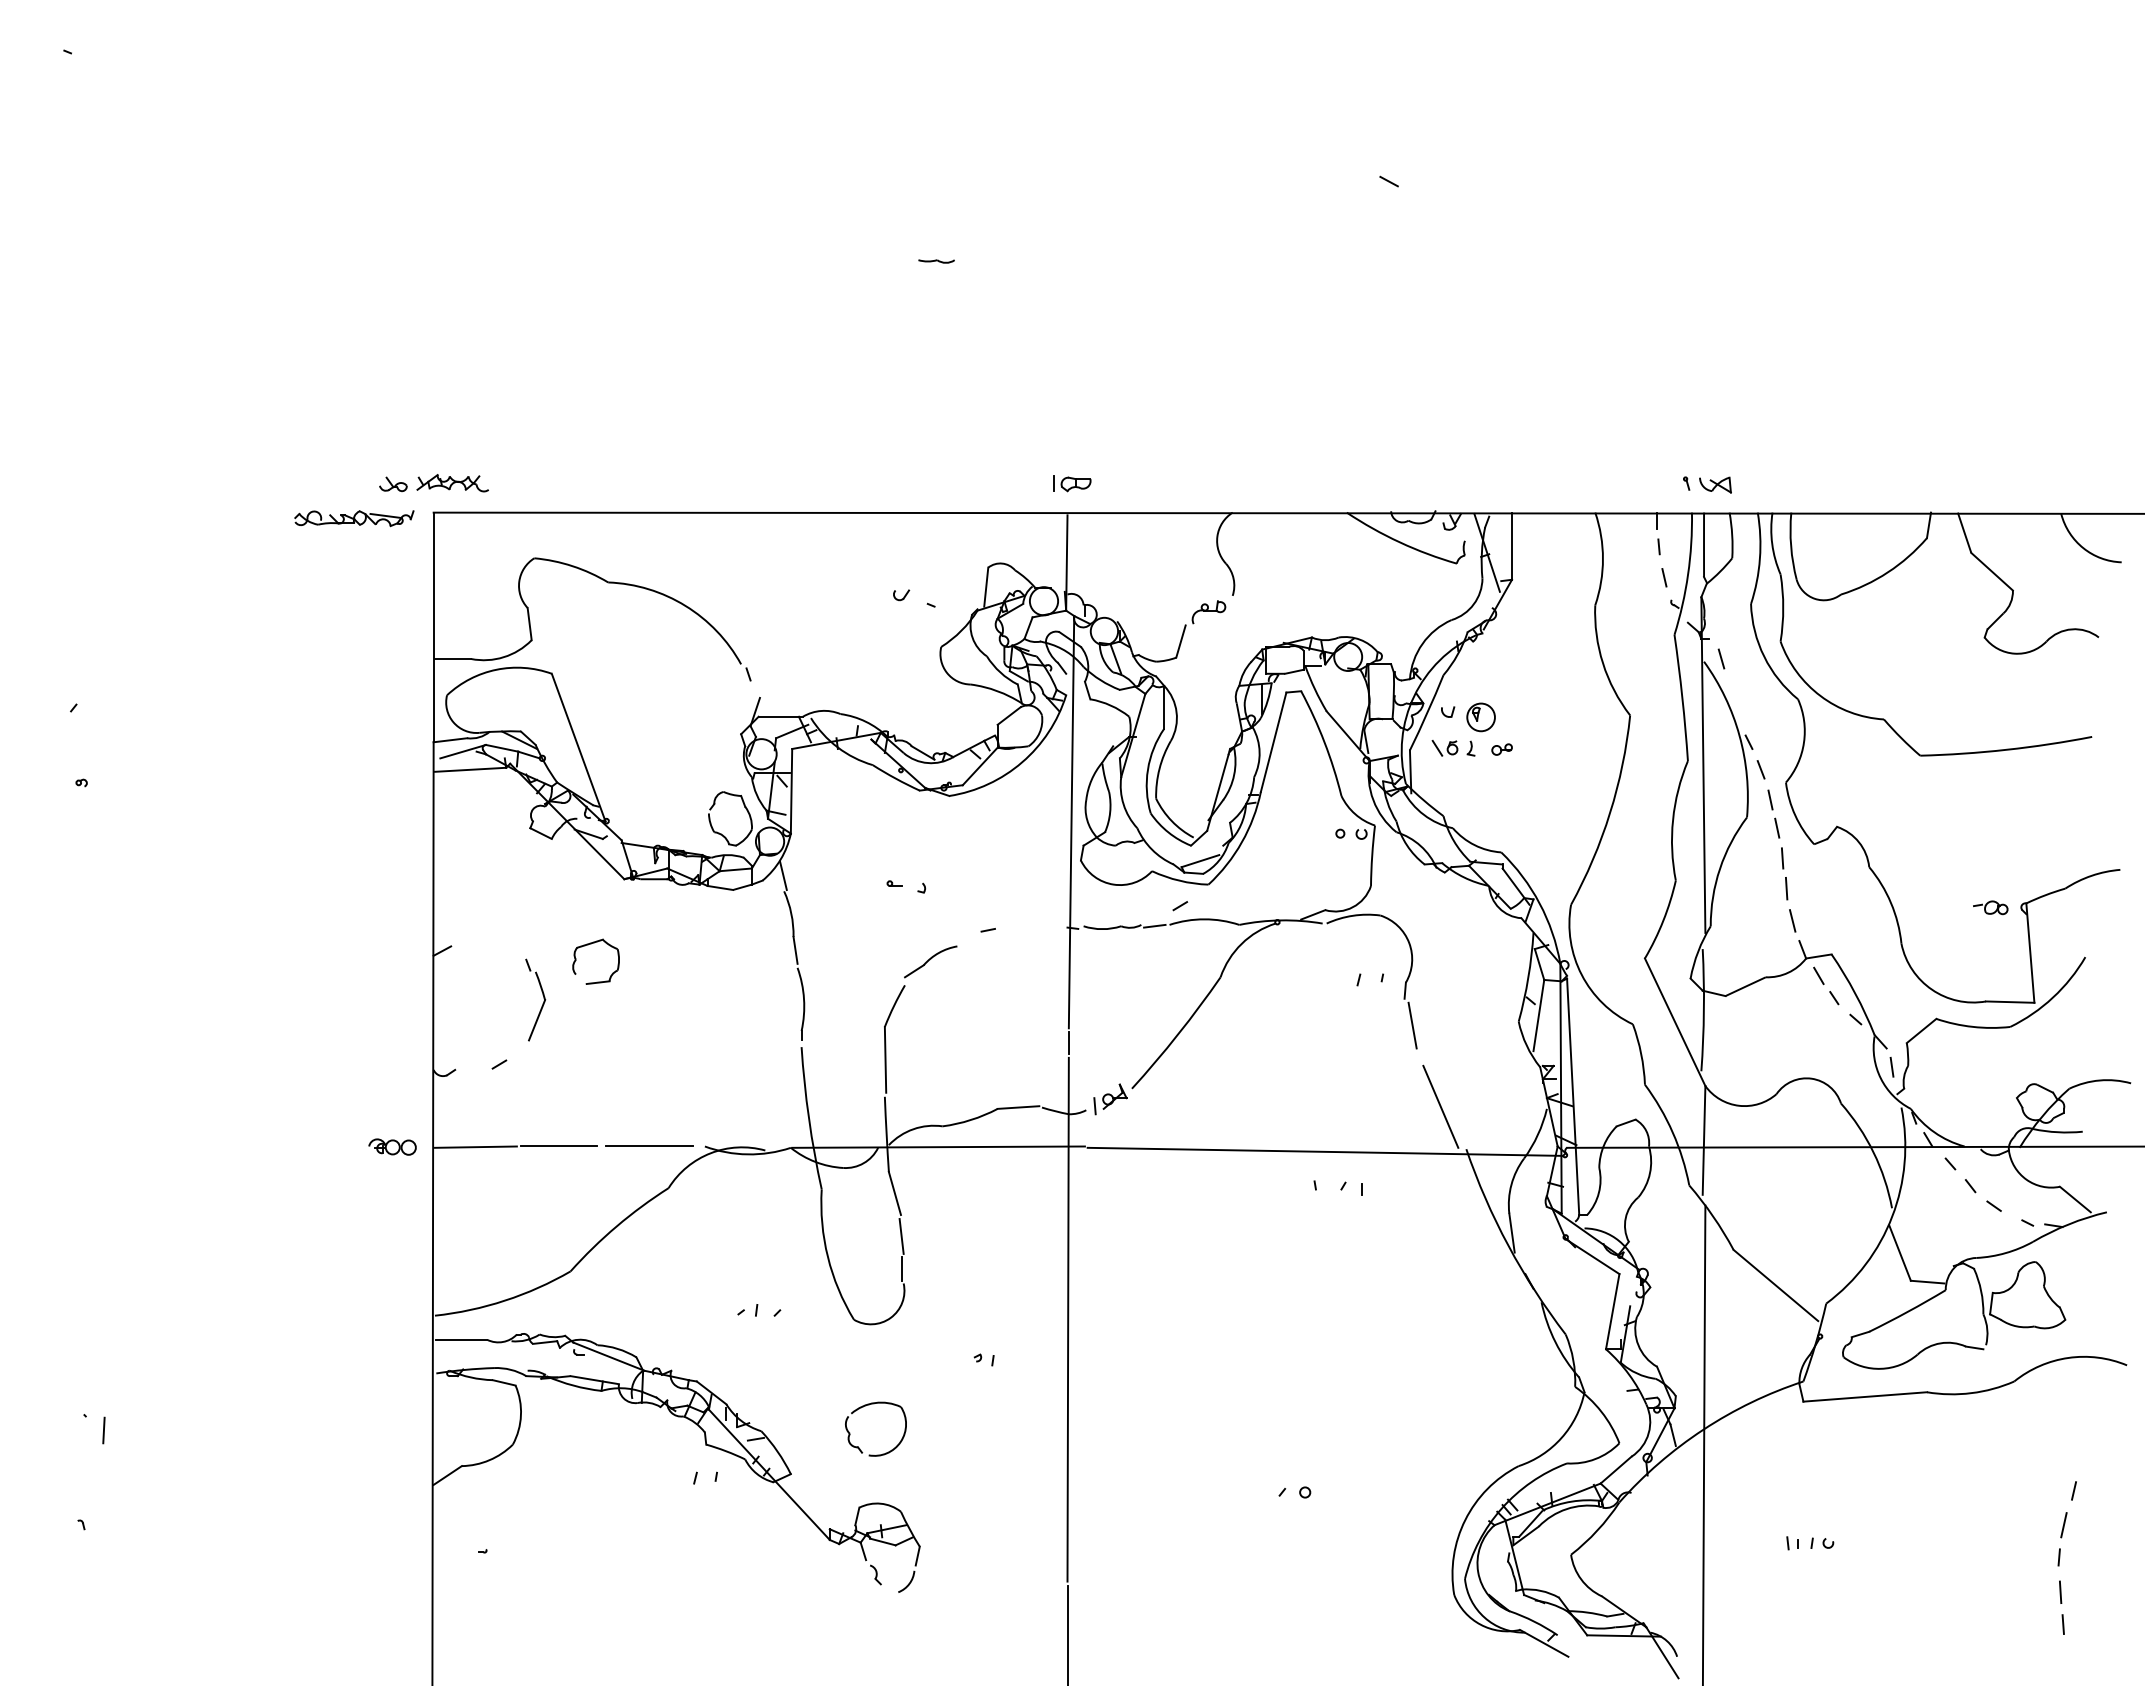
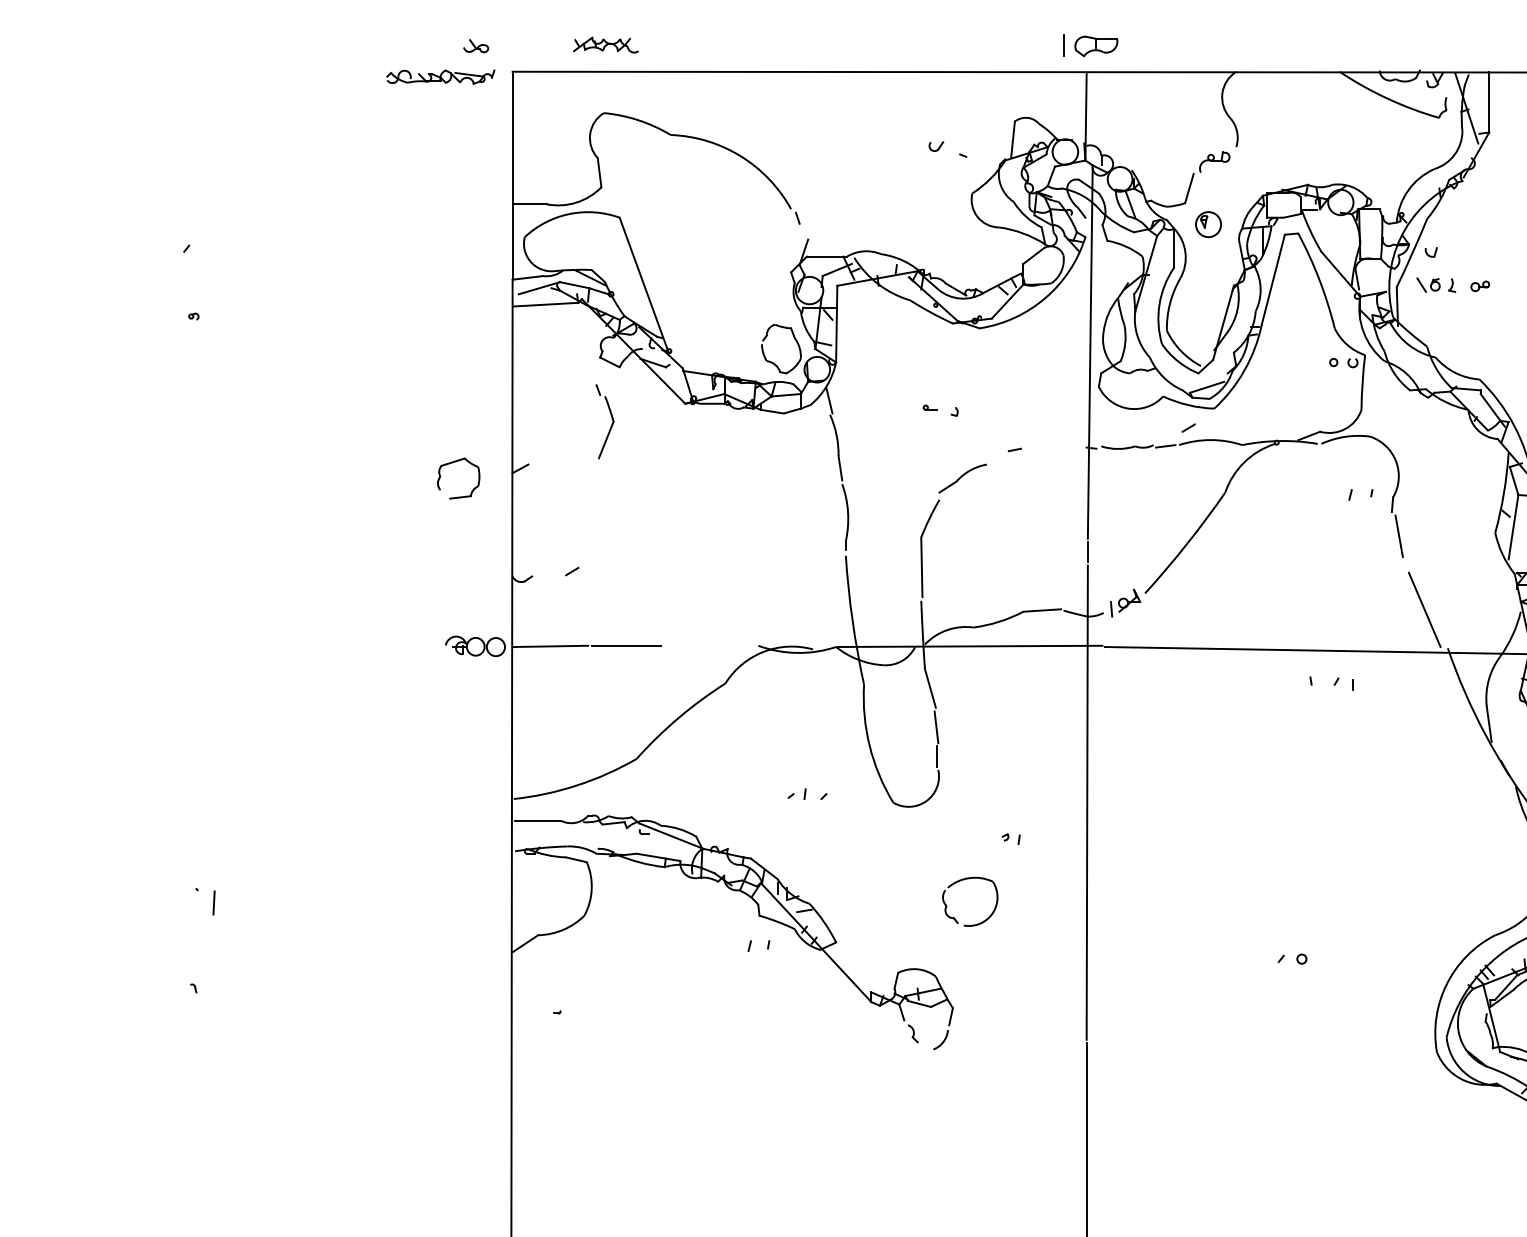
part: (452, 483) -> (605, 45), moved
part: (1072, 483) -> (1091, 45), size x1.6
part: (1480, 717) -> (1208, 224), moved
part: (591, 944) -> (454, 462), moved
part: (542, 995) -> (611, 417), moved
part: (392, 1146) -> (475, 645), size x1.4
line: (648, 1146) -> (707, 645), removed
part: (869, 1405) -> (964, 880), moved

